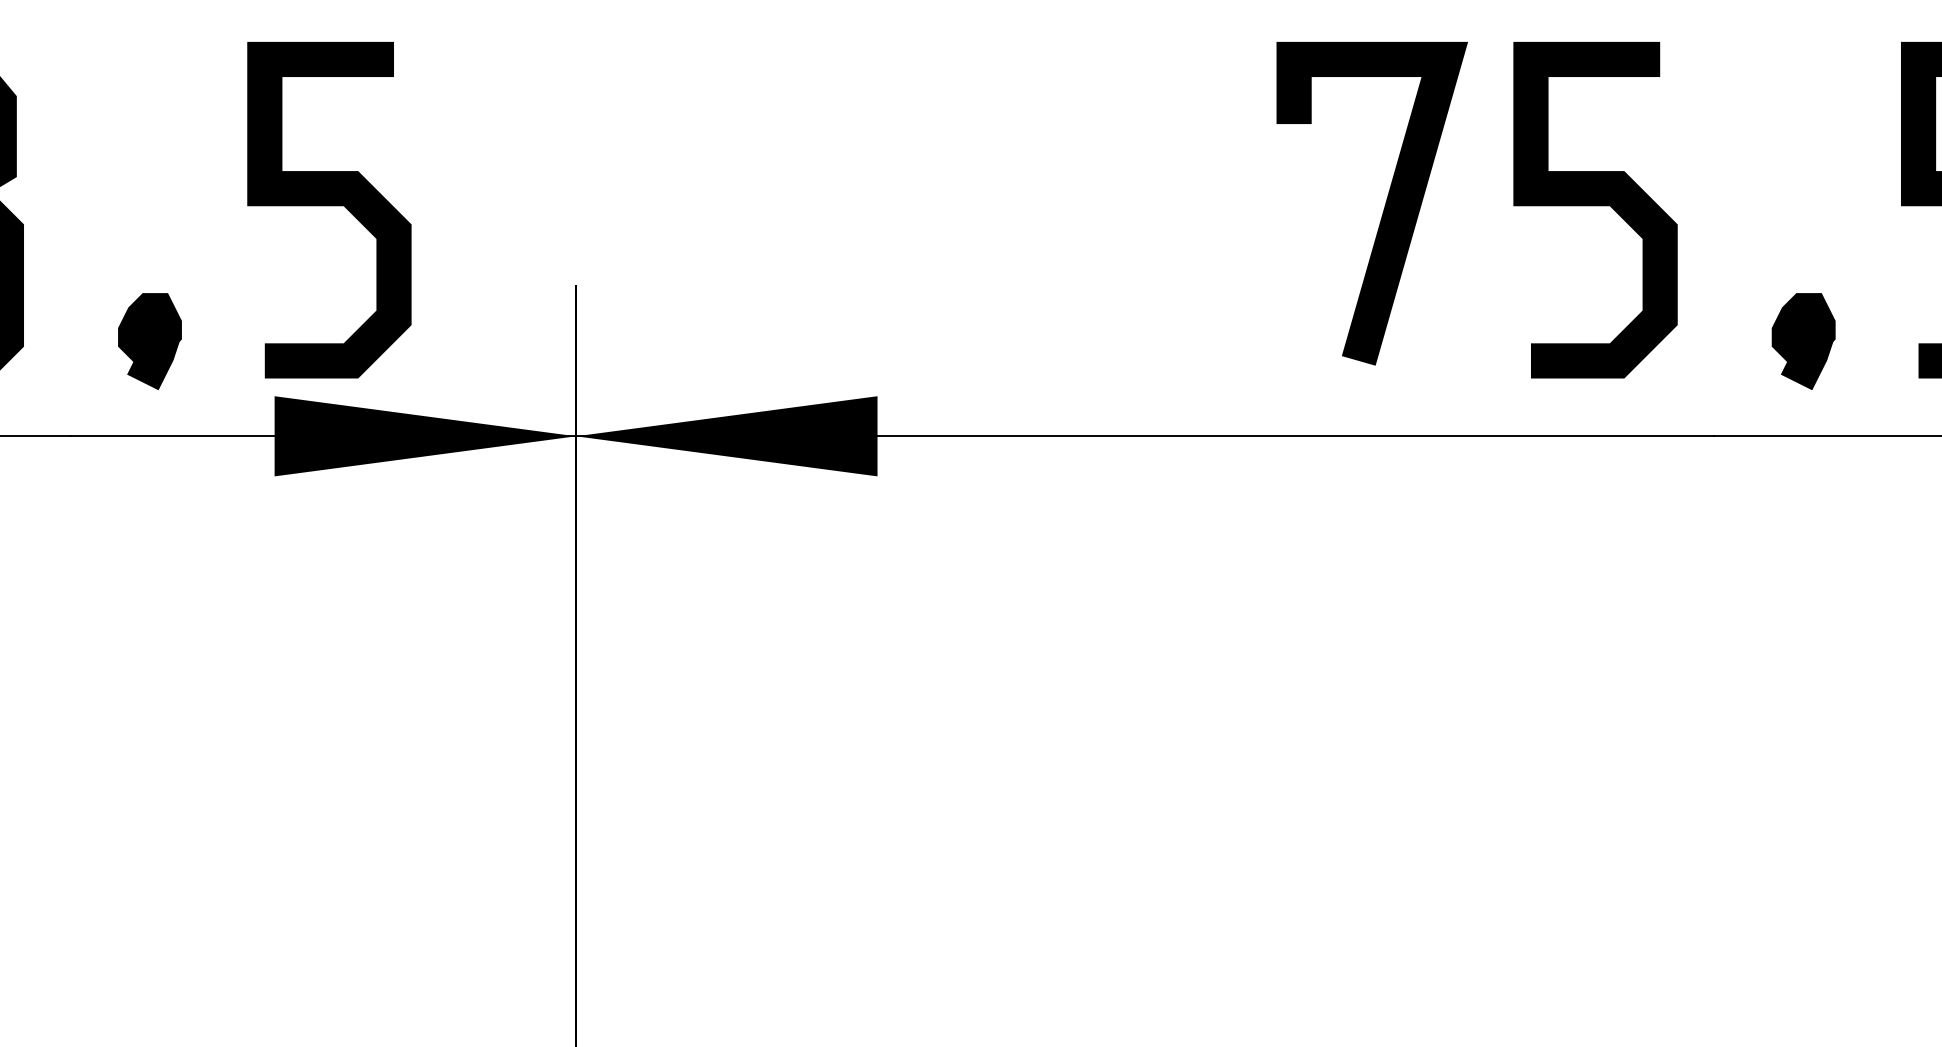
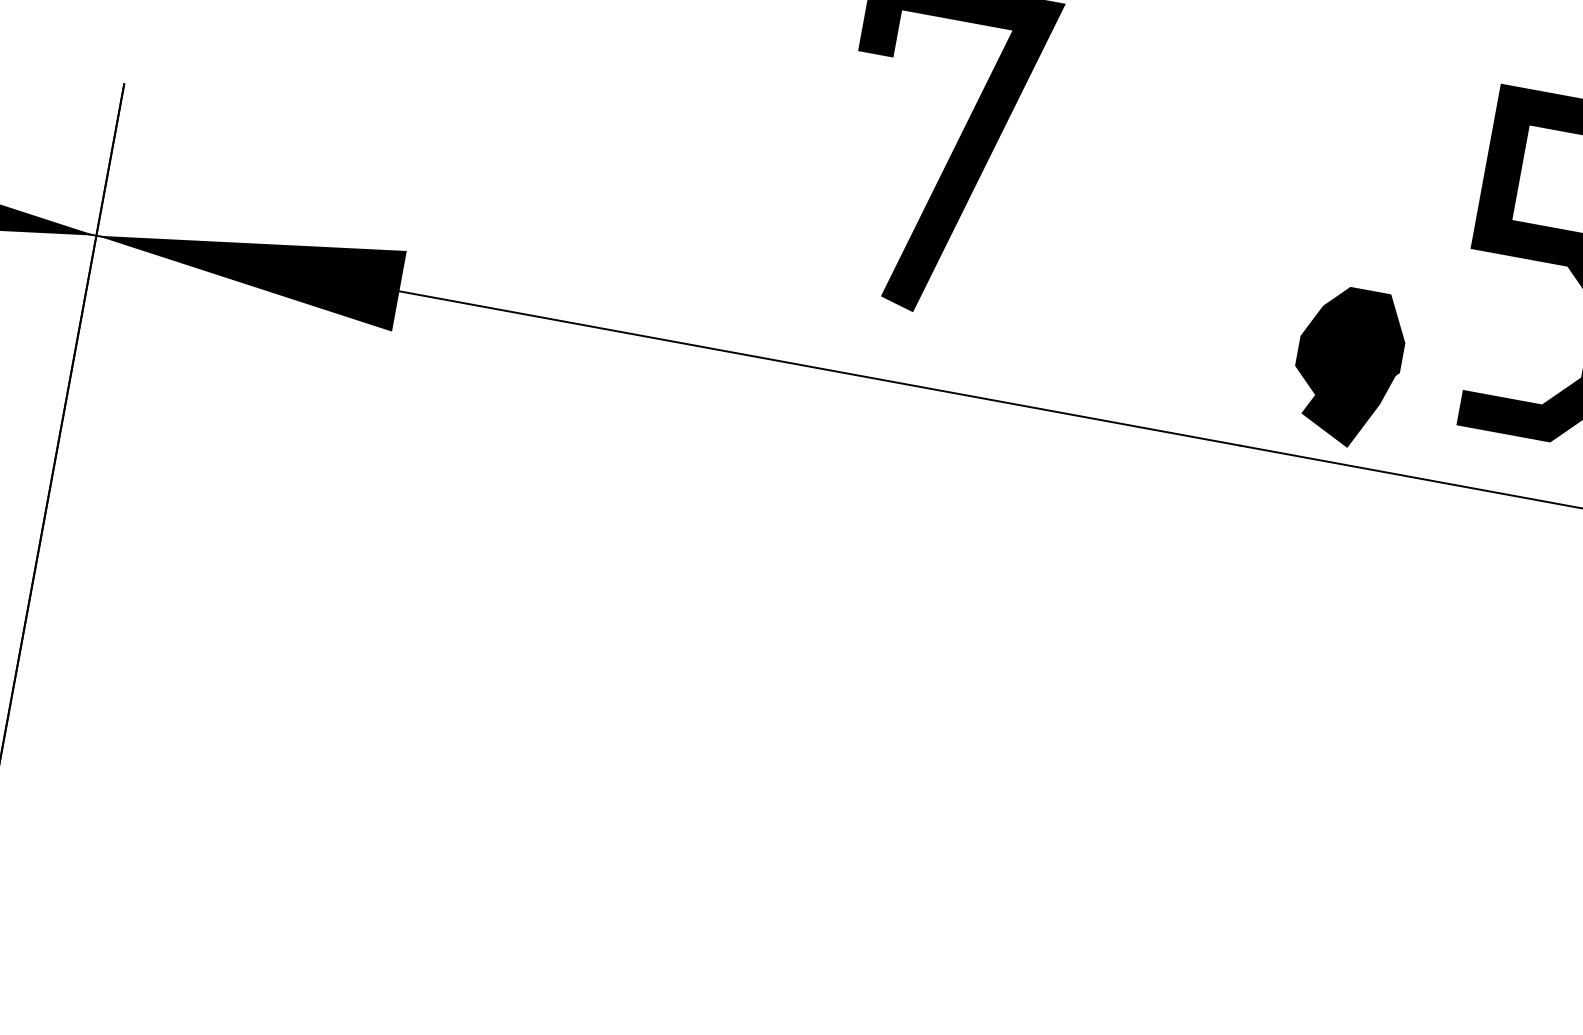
curve: (1595, 206) -> (1163, 192), removed
part: (1803, 341) -> (1347, 366), size x1.6

